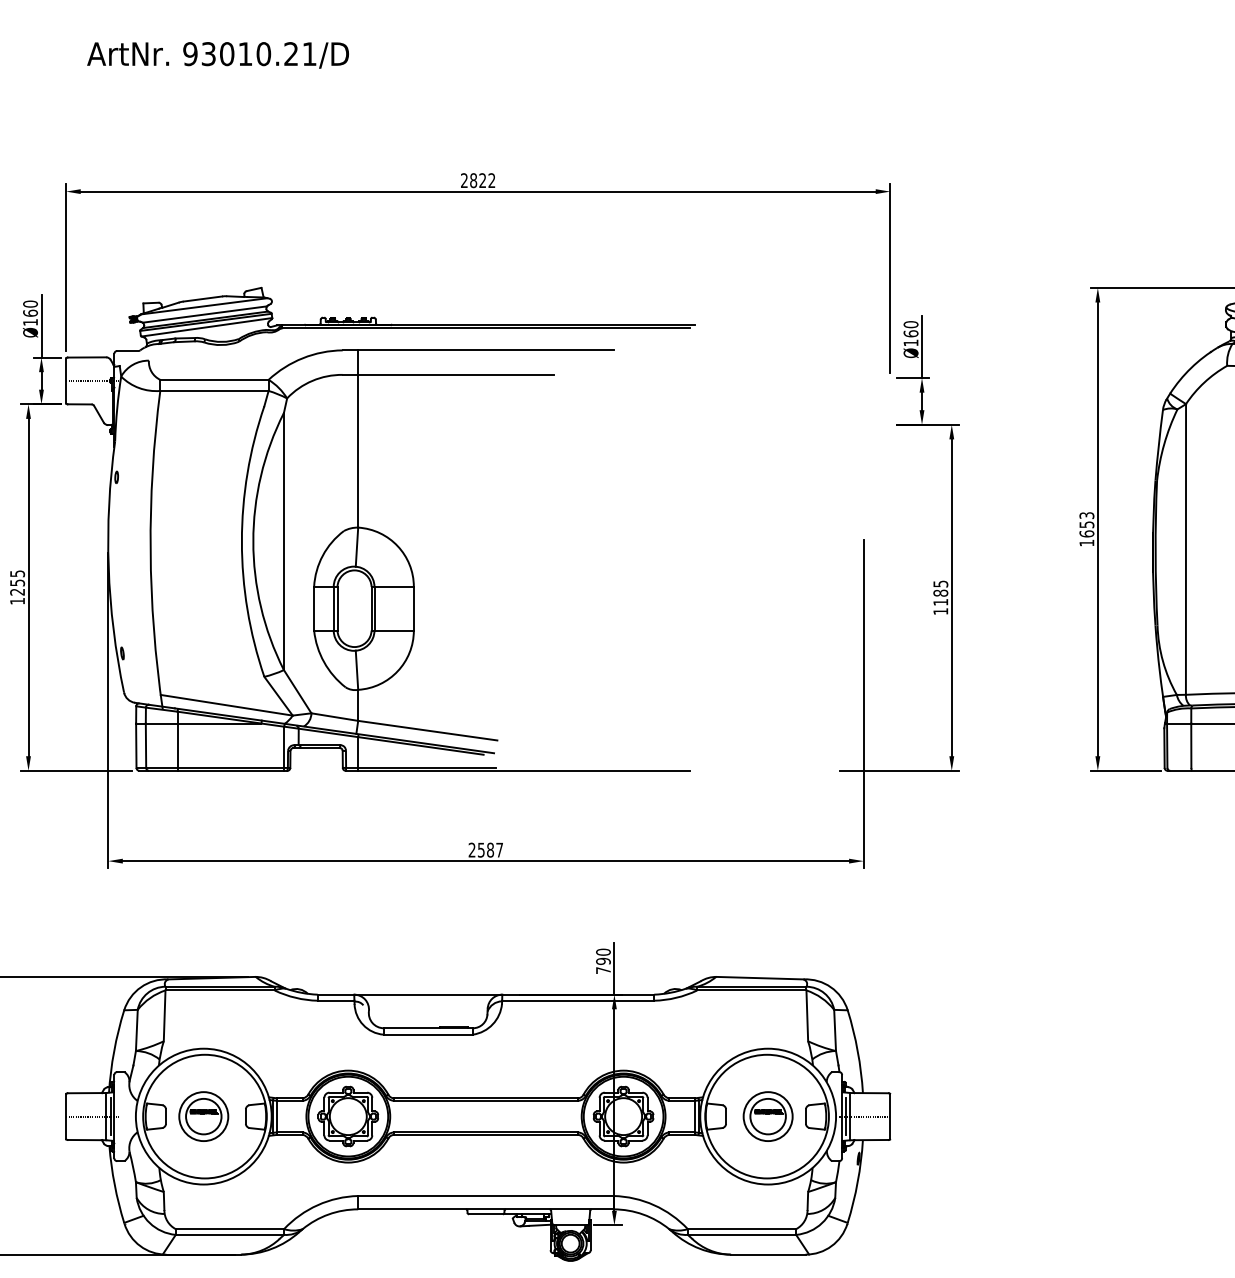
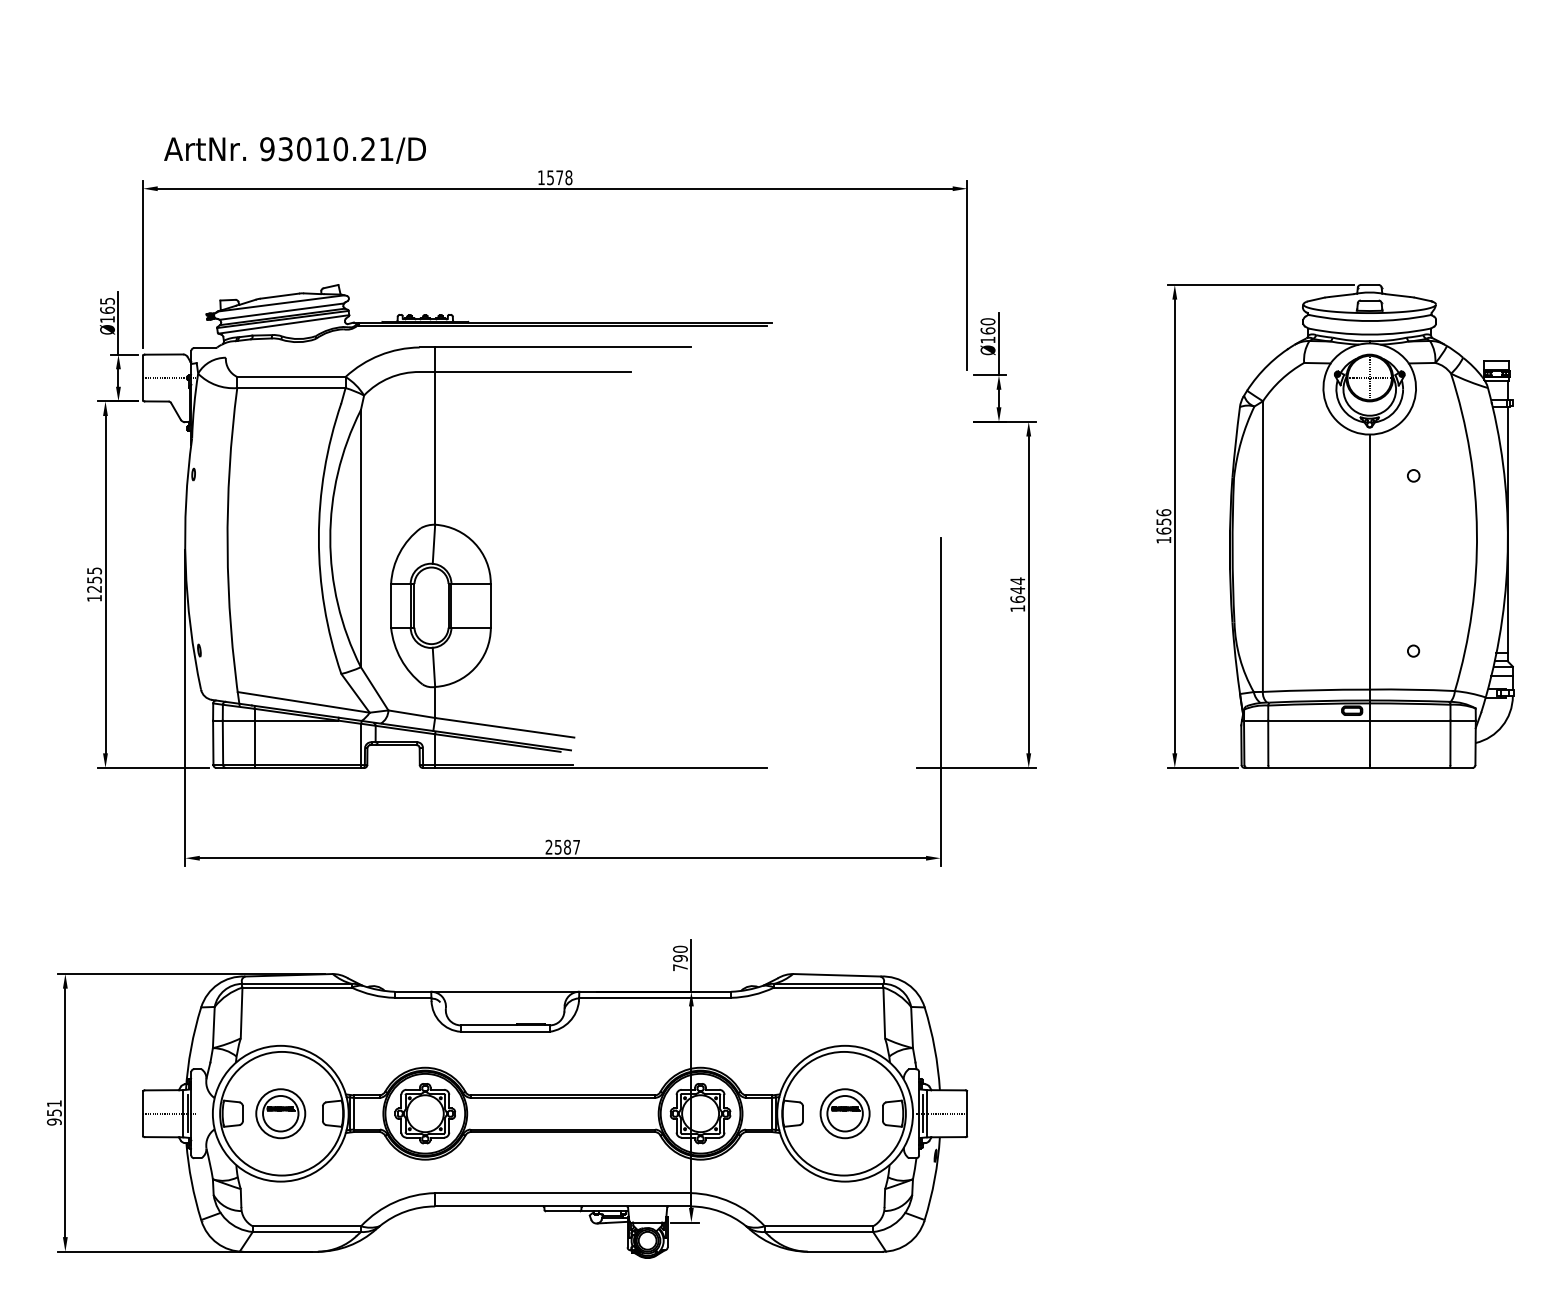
text: (217, 55) -> (294, 150), moved
text: (478, 180) -> (555, 177), 2822 -> 1578
text: (30, 303) -> (107, 300), Ø160 -> Ø165
text: (1086, 515) -> (1163, 512), 1653 -> 1656
text: (940, 592) -> (1017, 589), 1185 -> 1644

